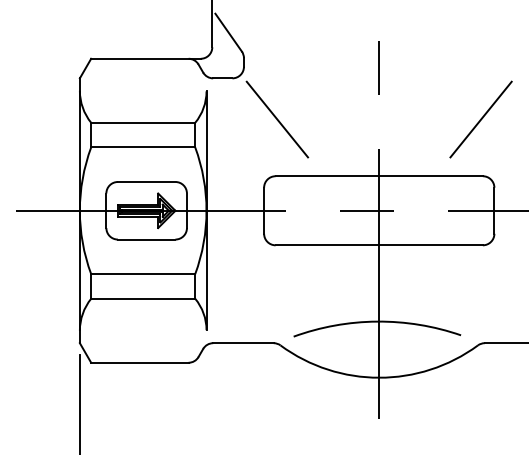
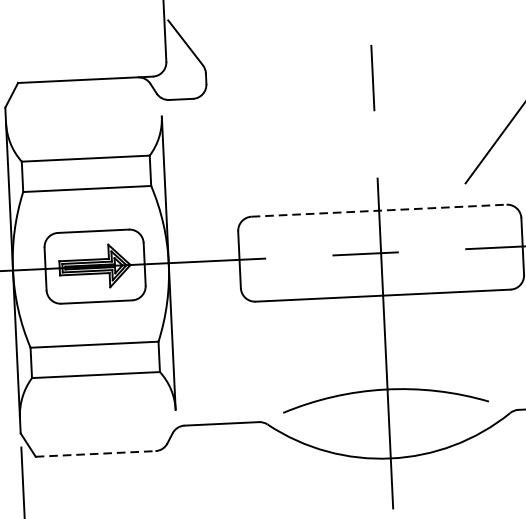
line: (277, 119) -> (250, 146), removed
line: (379, 176) -> (379, 211), solid -> dashed
line: (139, 362) -> (95, 453), solid -> dashed

